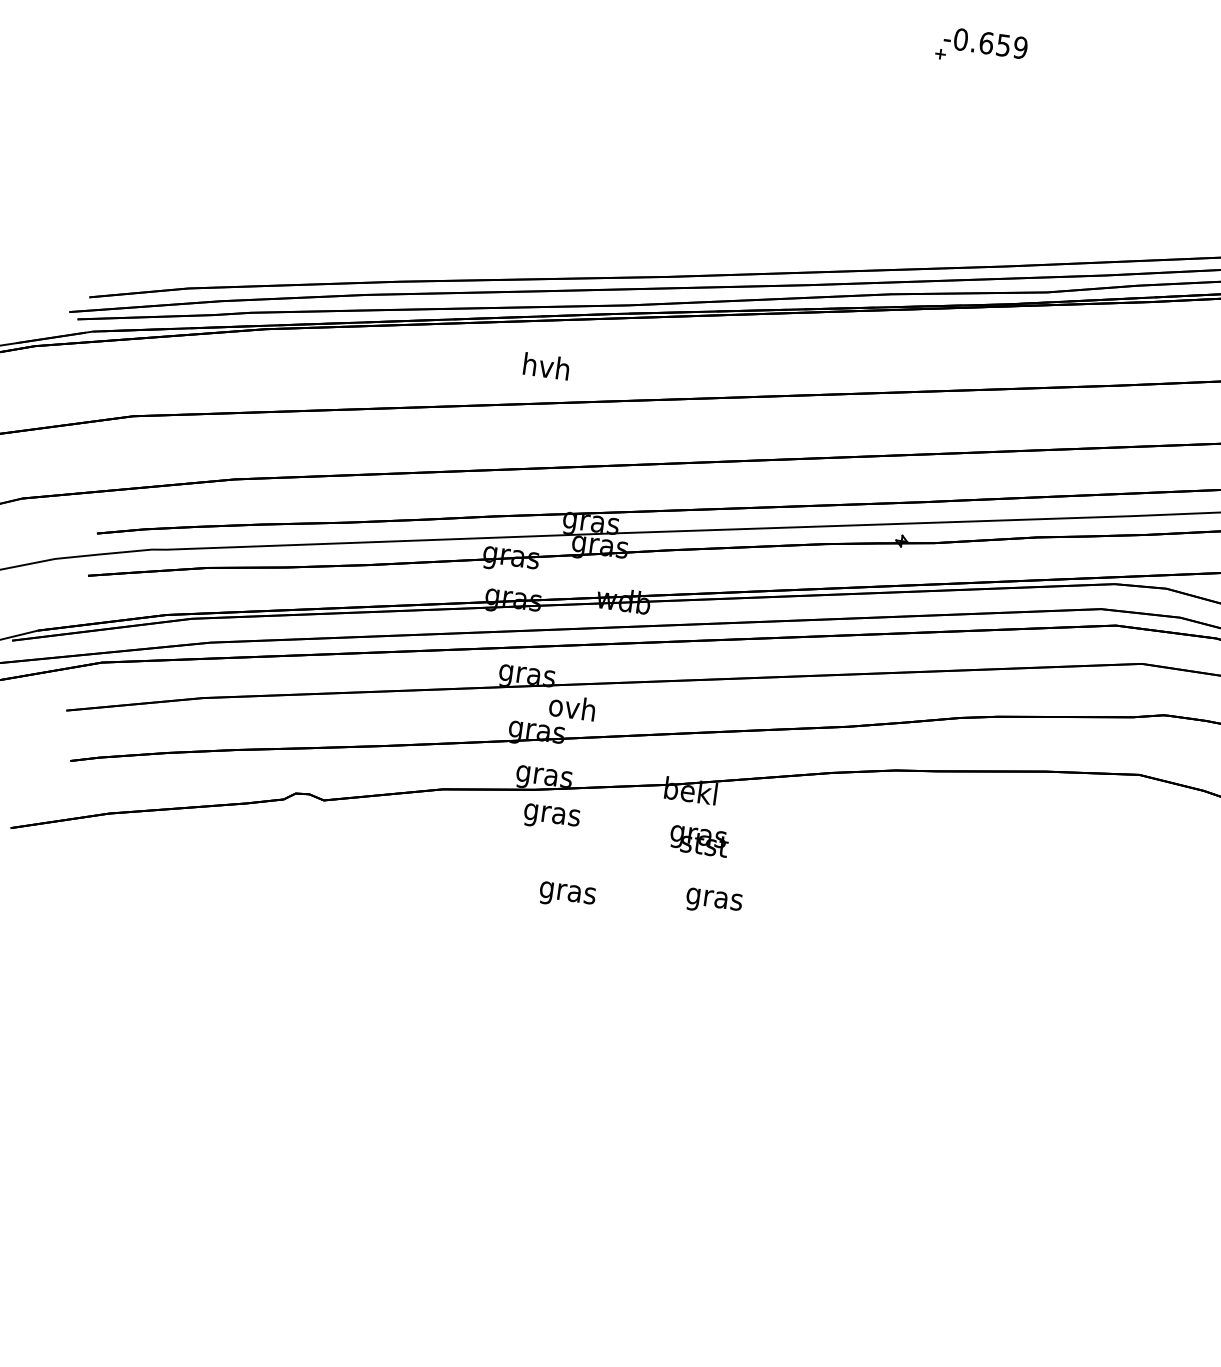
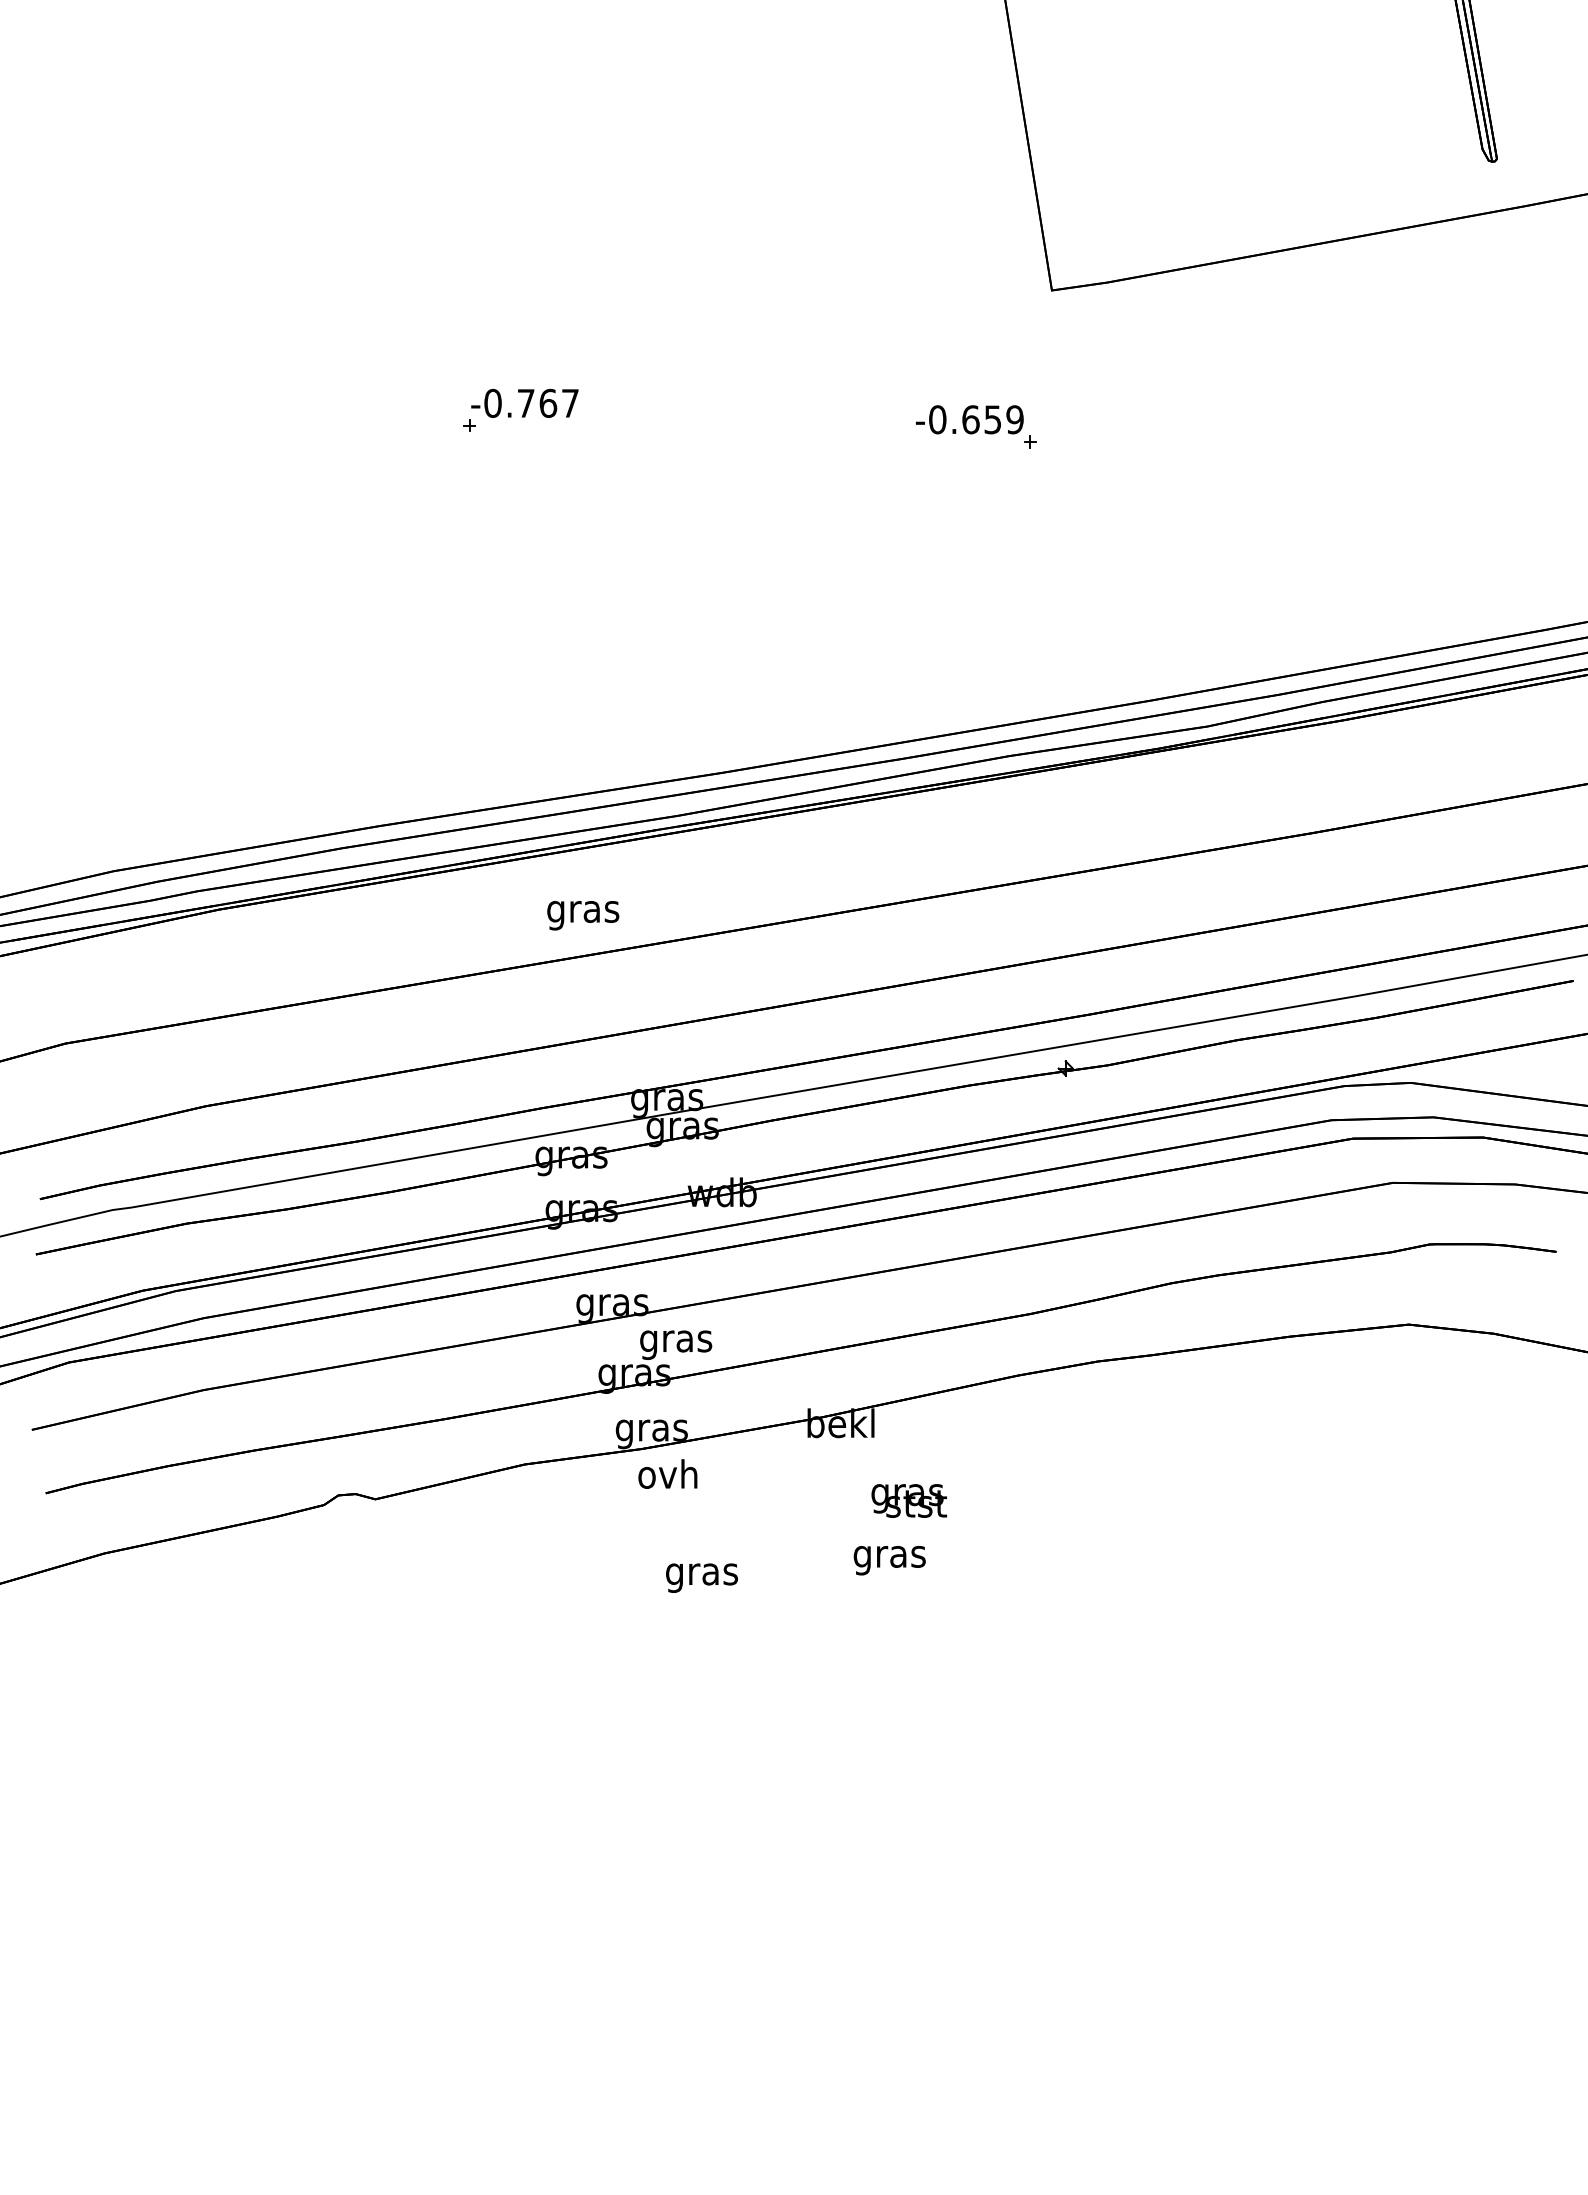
text: (985, 42) -> (969, 419), moved
text: (546, 369) -> (583, 911), hvh -> gras
text: (572, 710) -> (676, 1341), ovh -> gras
text: (552, 814) -> (668, 1477), gras -> ovh
text: (698, 840) -> (908, 1500), moved

